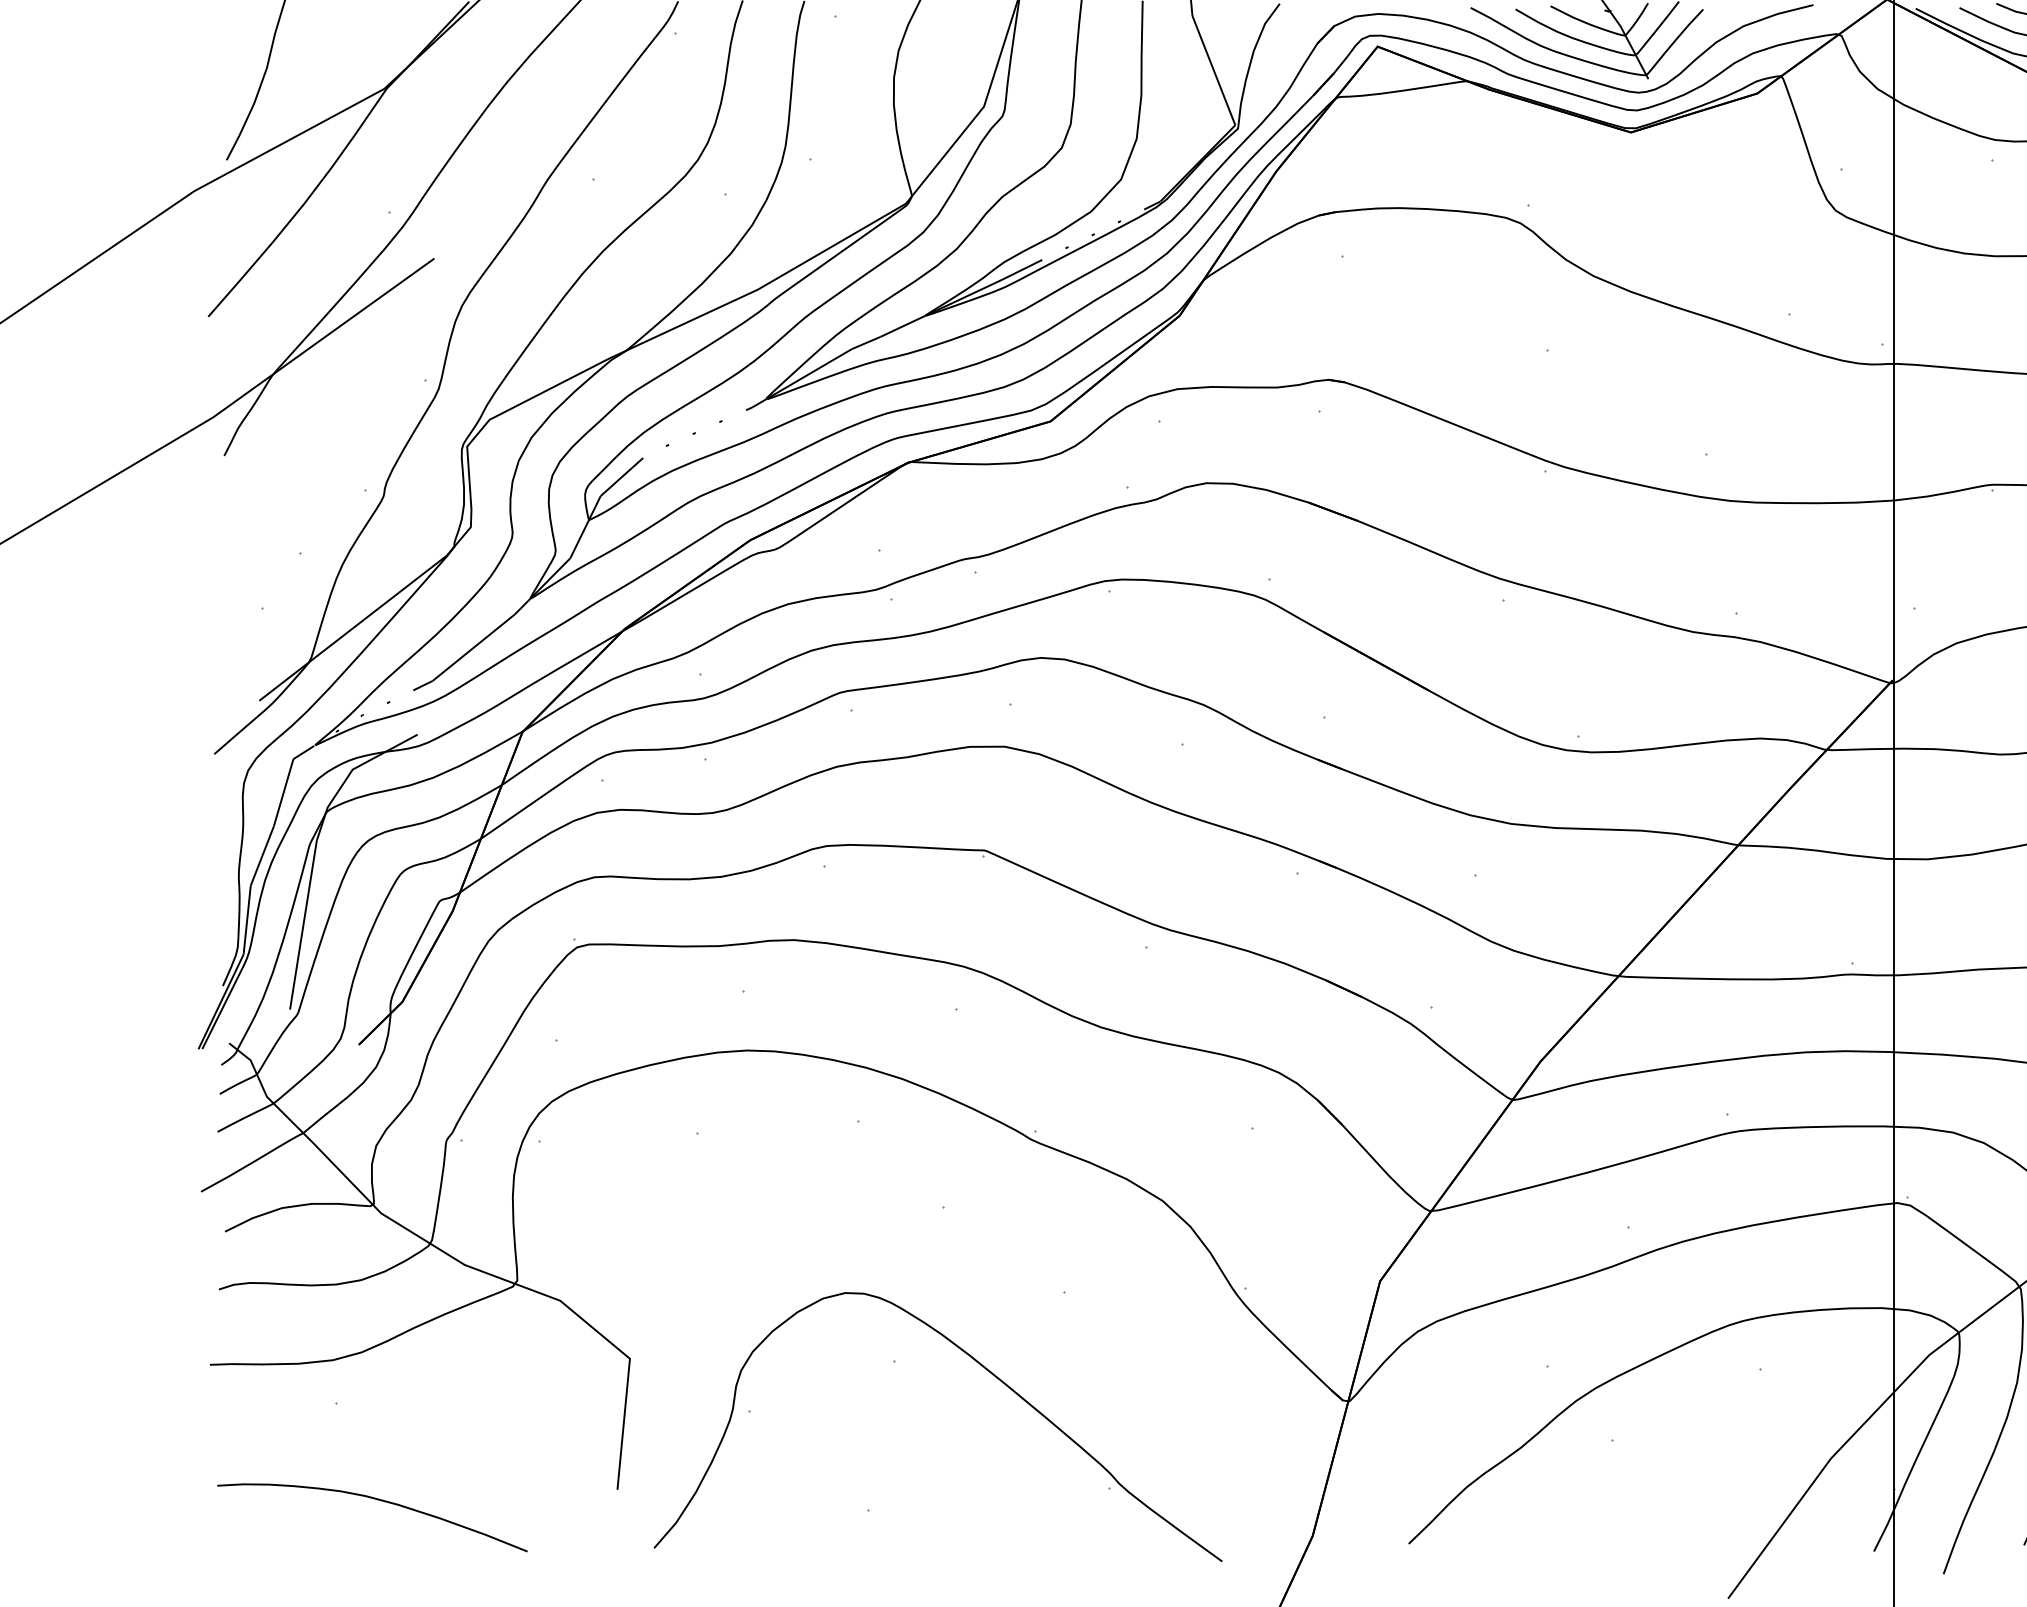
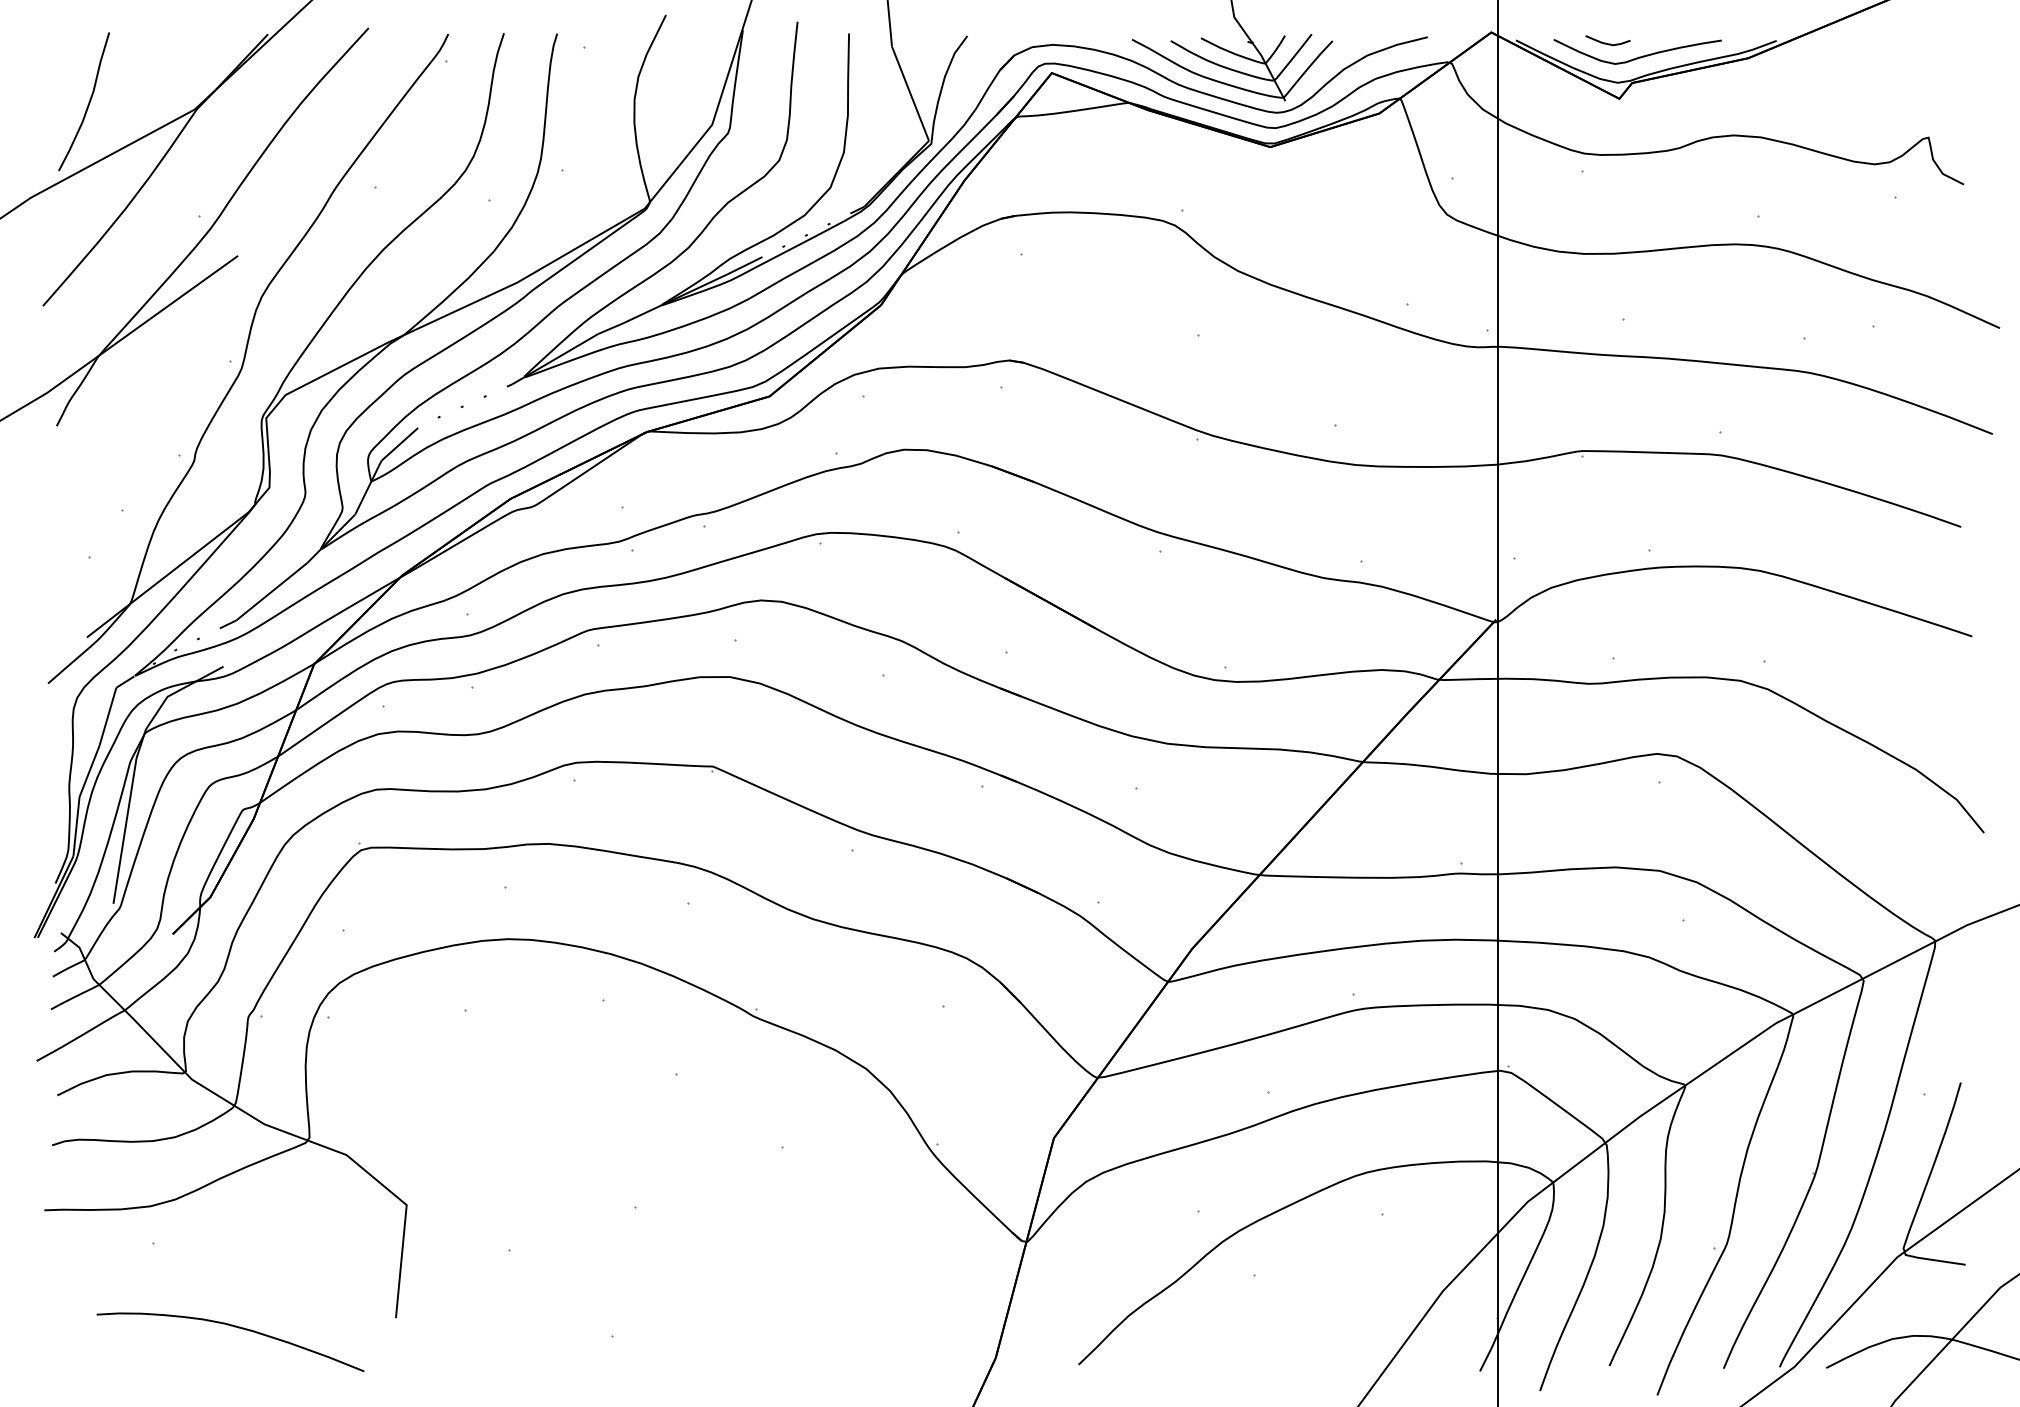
part: (982, 1367) -> (710, 1212), removed
curve: (377, 1500) -> (234, 1327), moved

